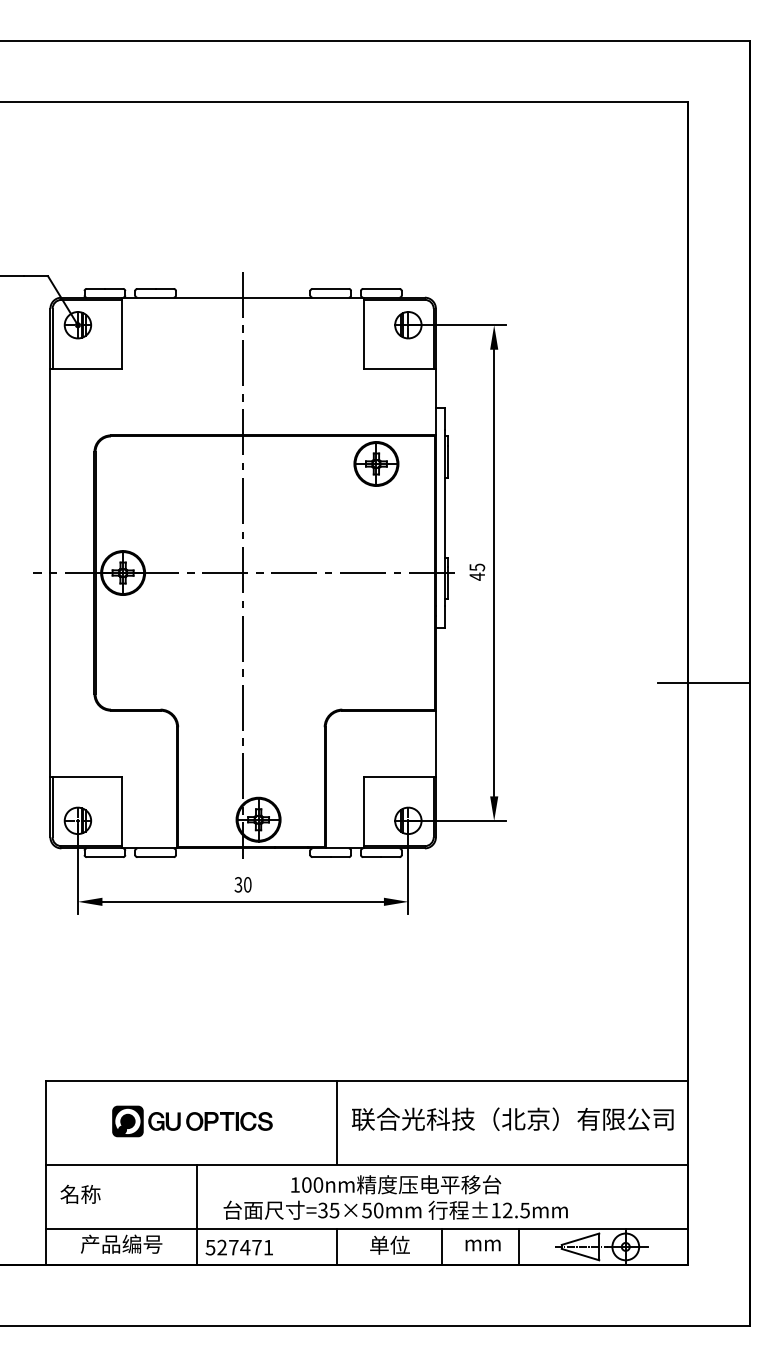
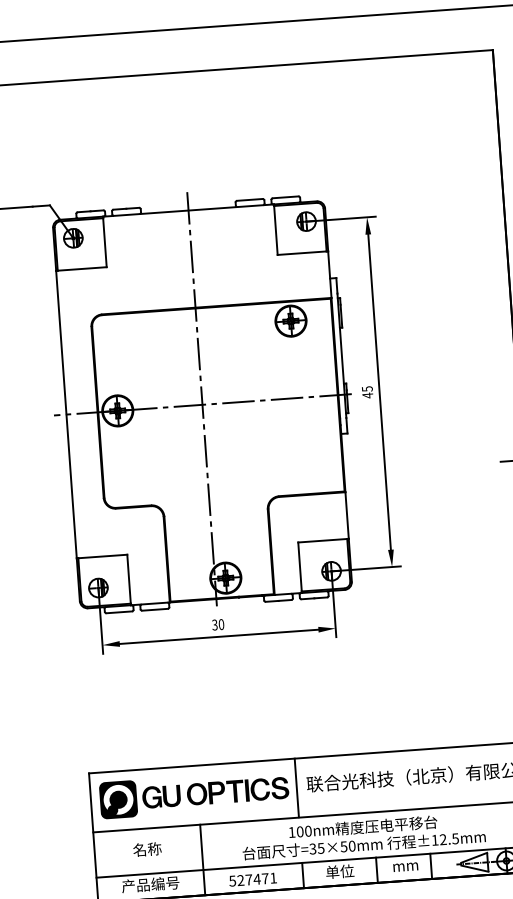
part: (192, 1121) -> (194, 794), size x1.67
text: (80, 1193) -> (147, 848), moved
text: (395, 1197) -> (363, 836), moved
text: (238, 1247) -> (252, 879), moved

